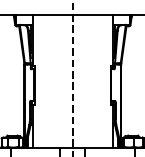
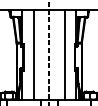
line: (49, 80) -> (33, 54), added
line: (95, 80) -> (64, 54), added

